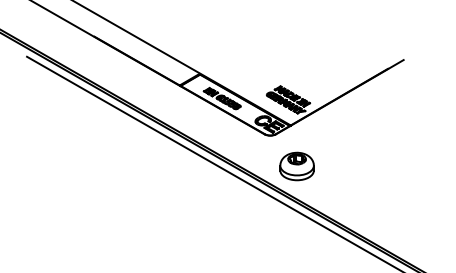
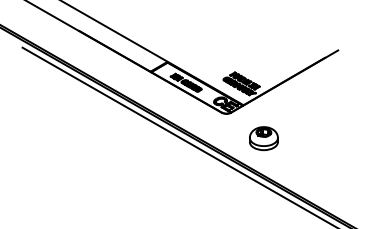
part: (296, 166) -> (263, 138), moved

